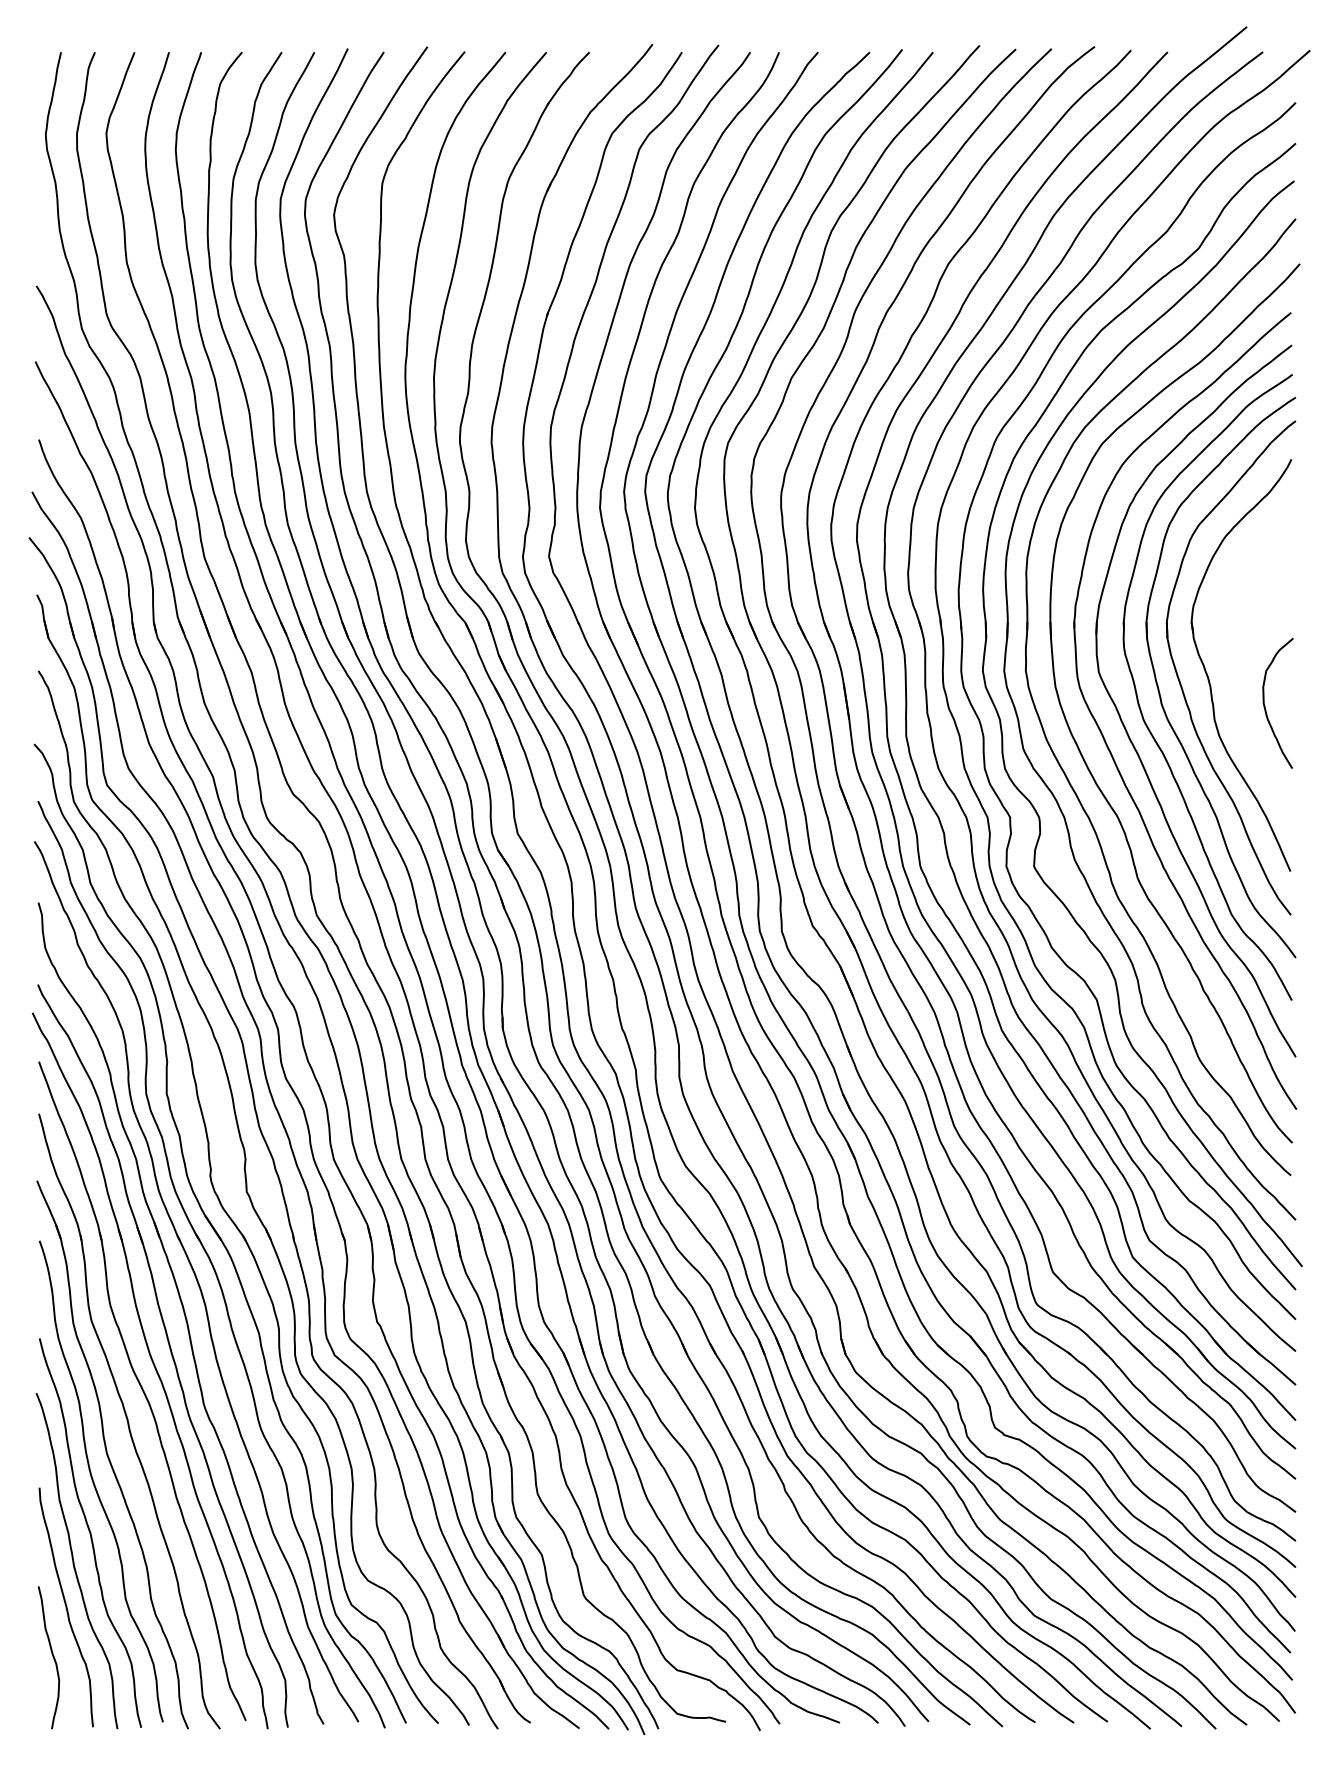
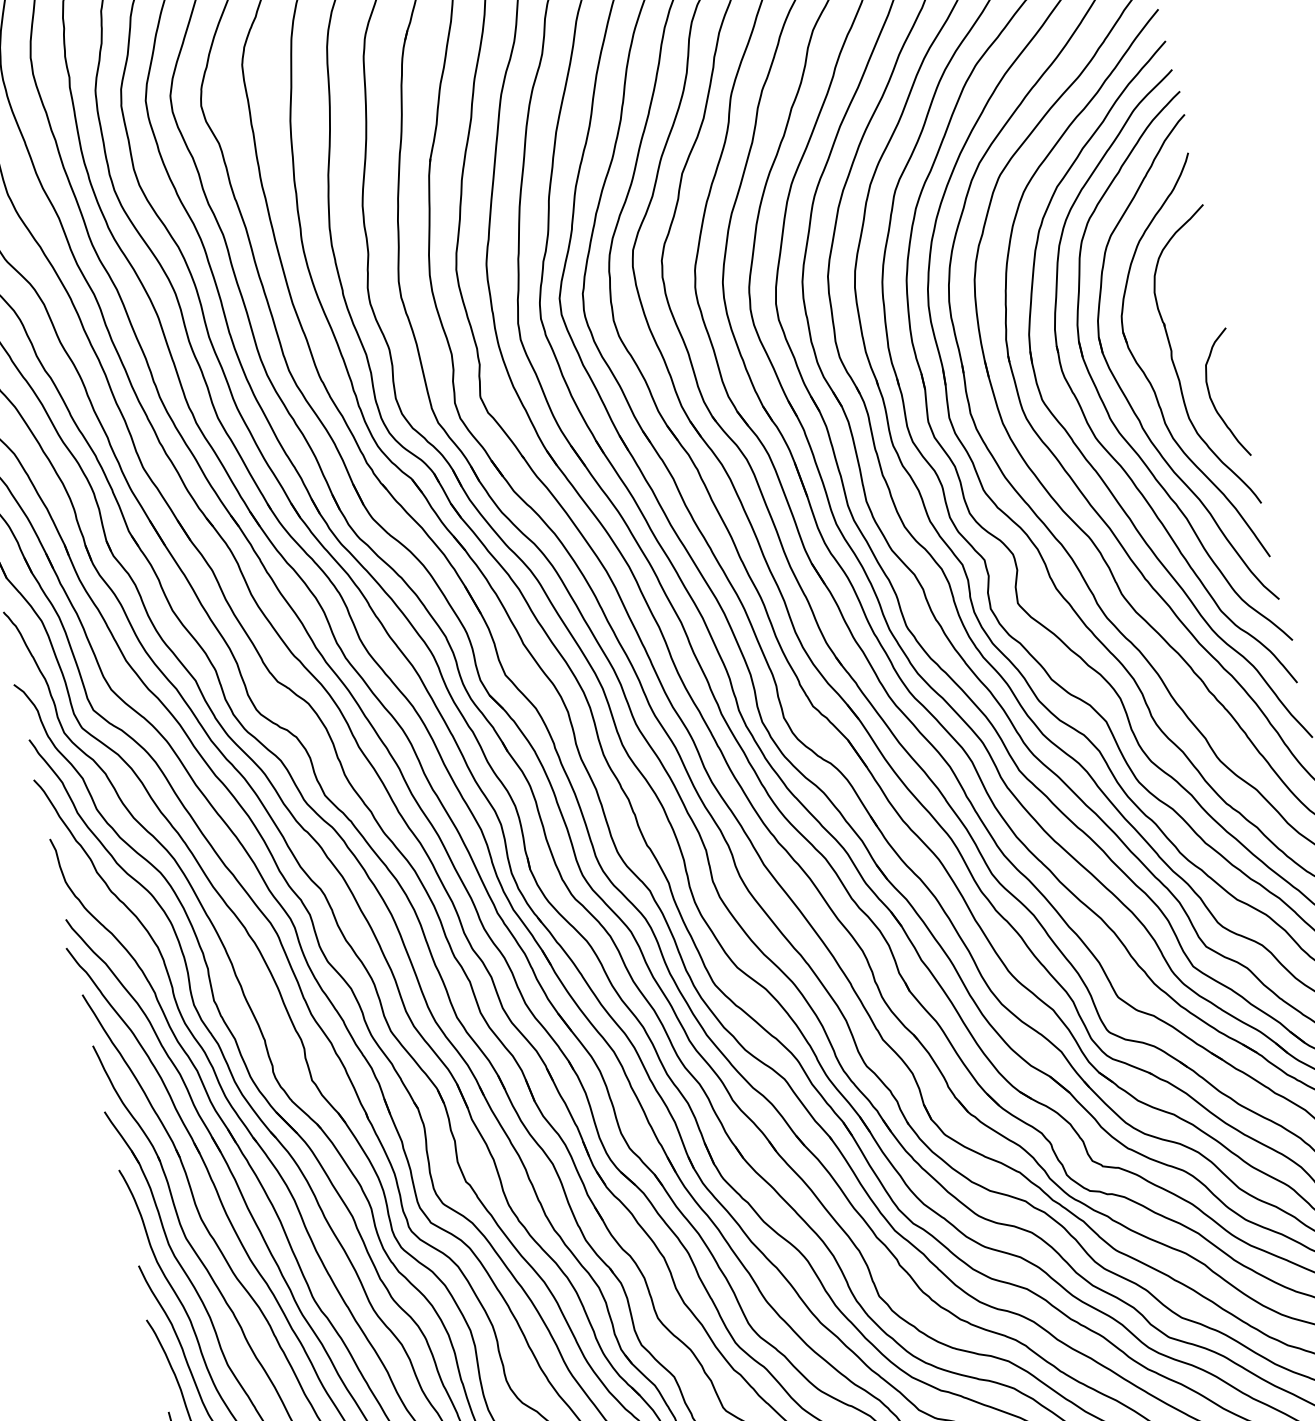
part: (1236, 667) -> (1176, 367), added

